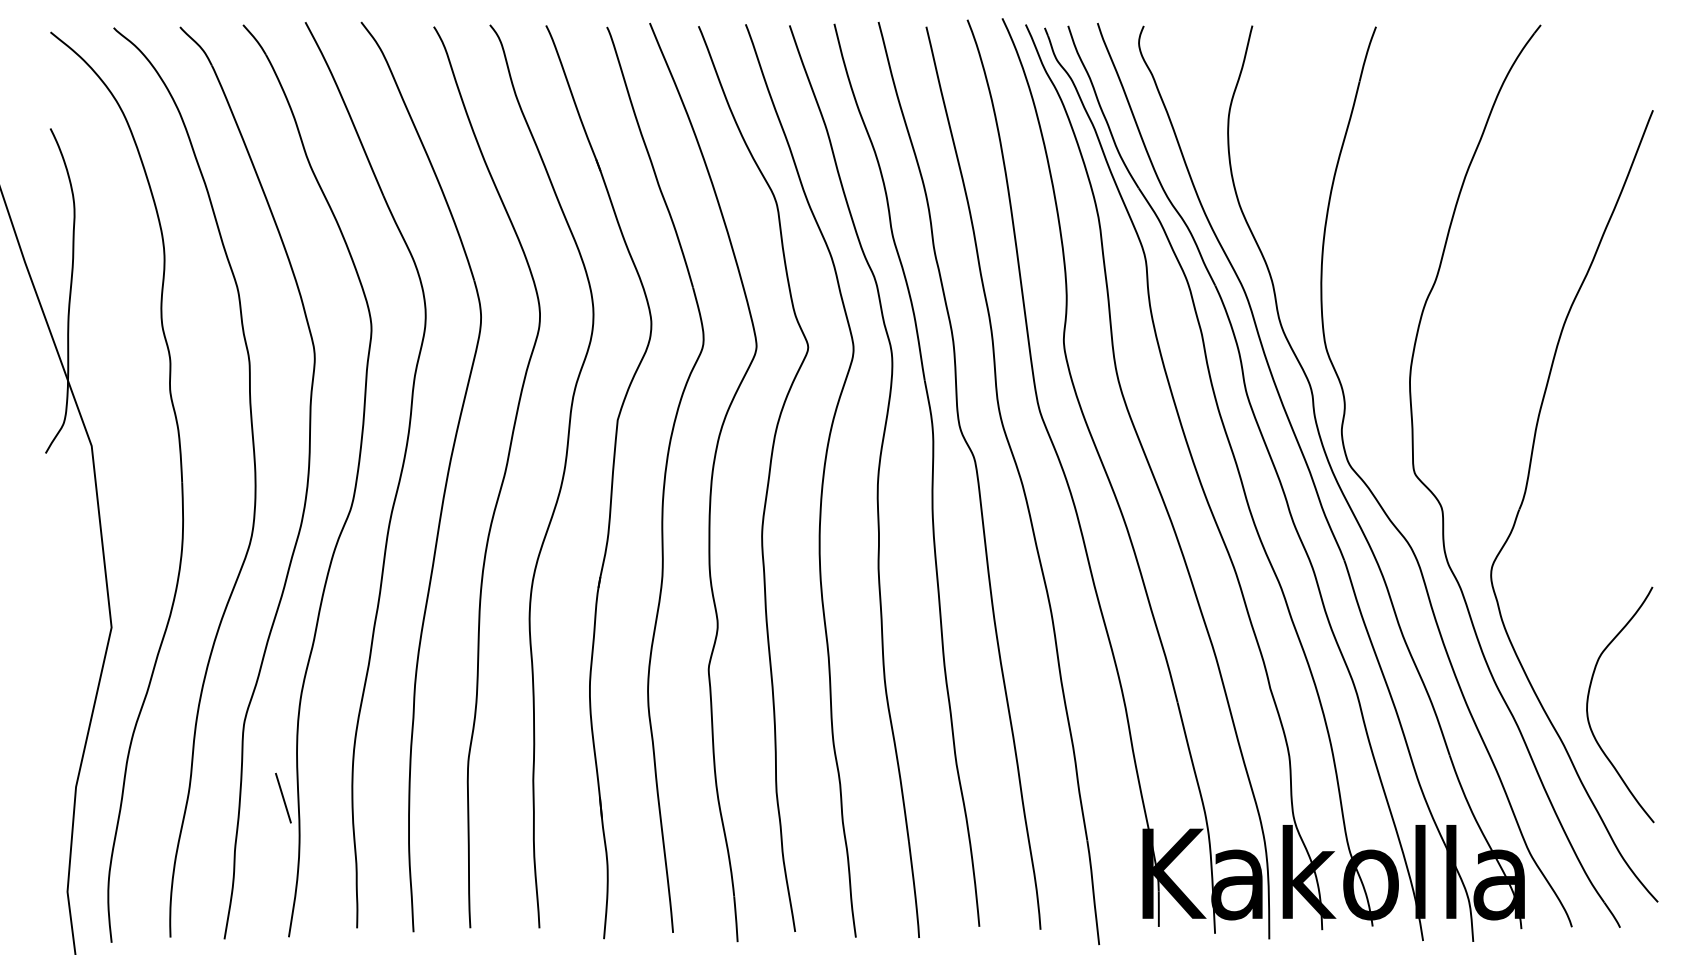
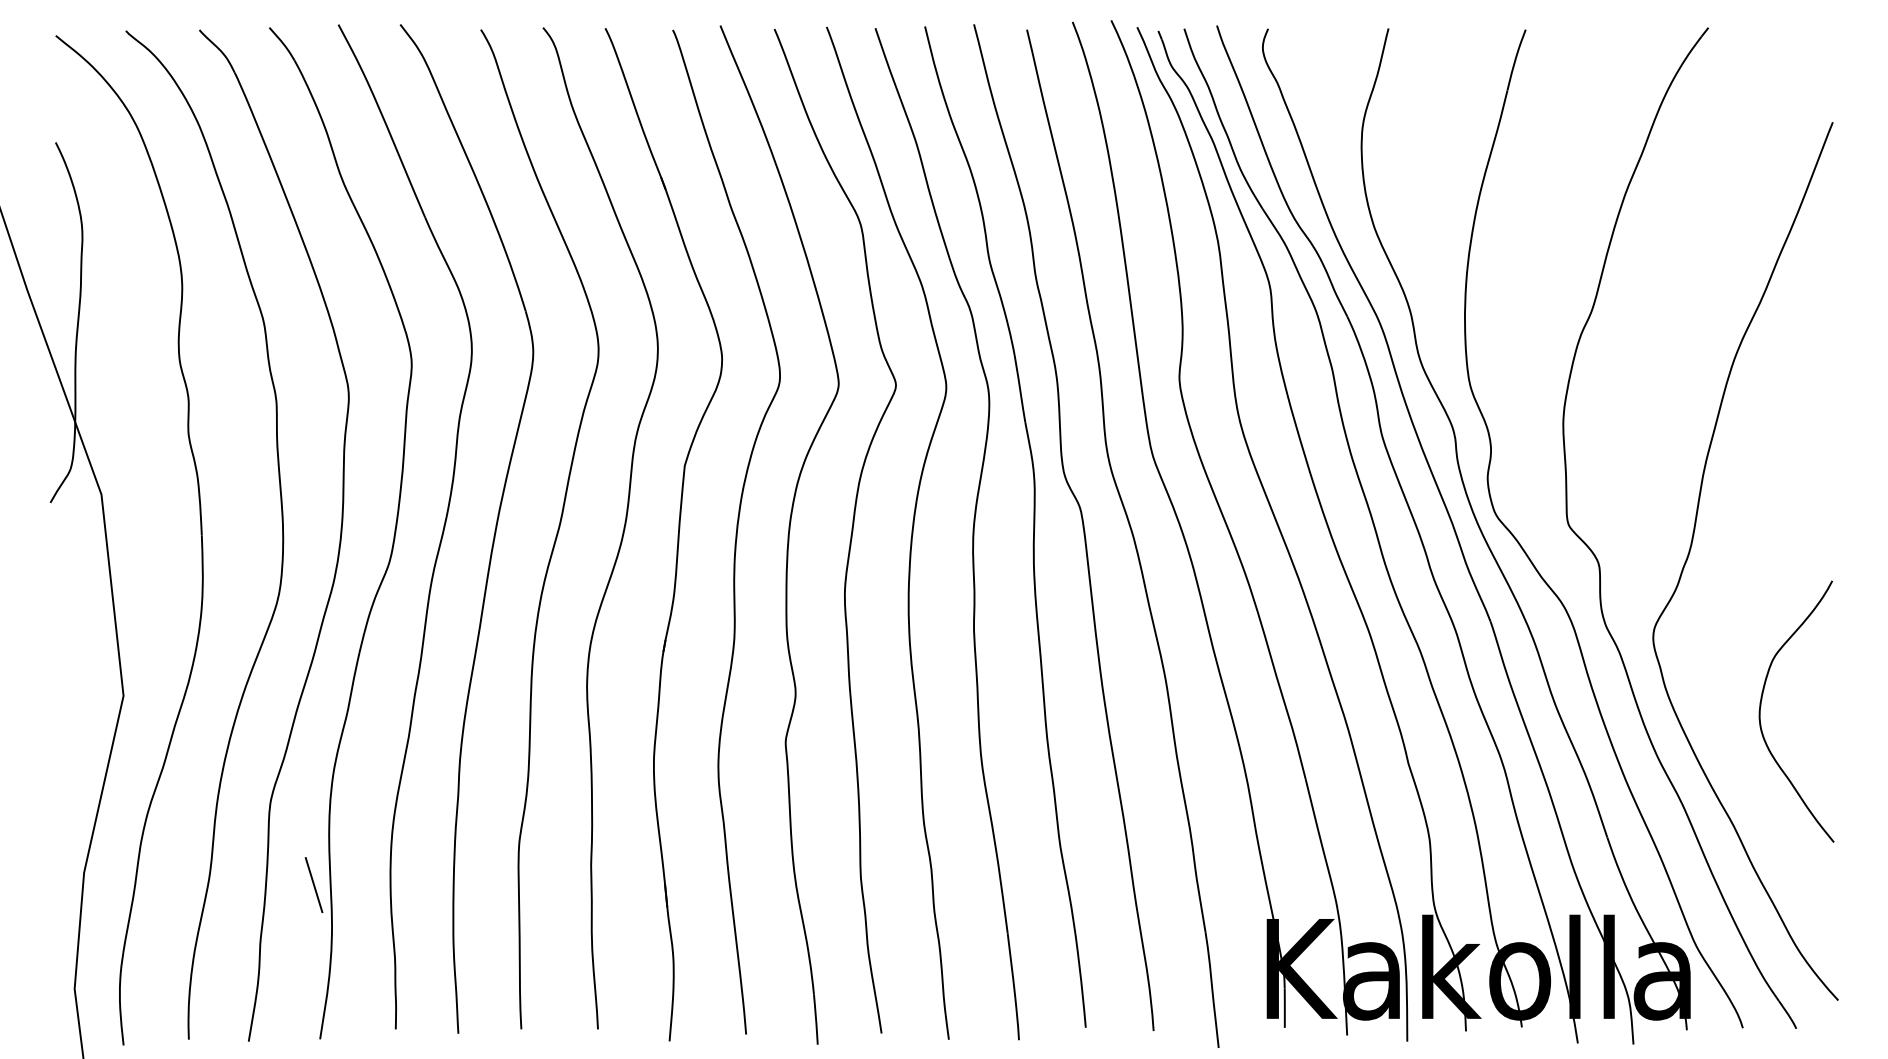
curve: (1588, 700) -> (1761, 706), moved

